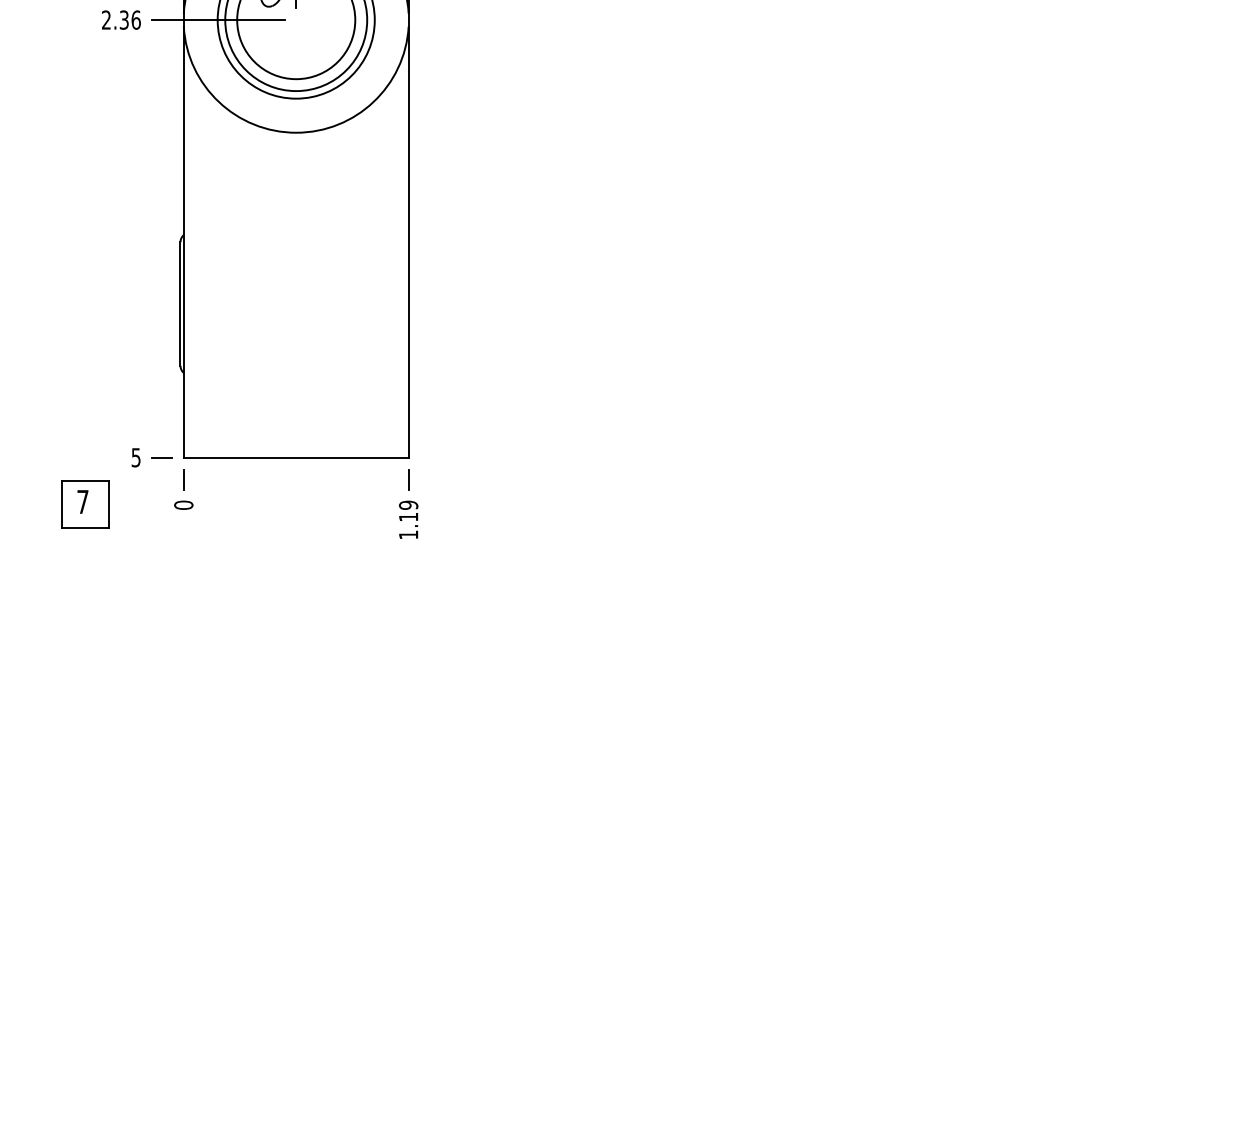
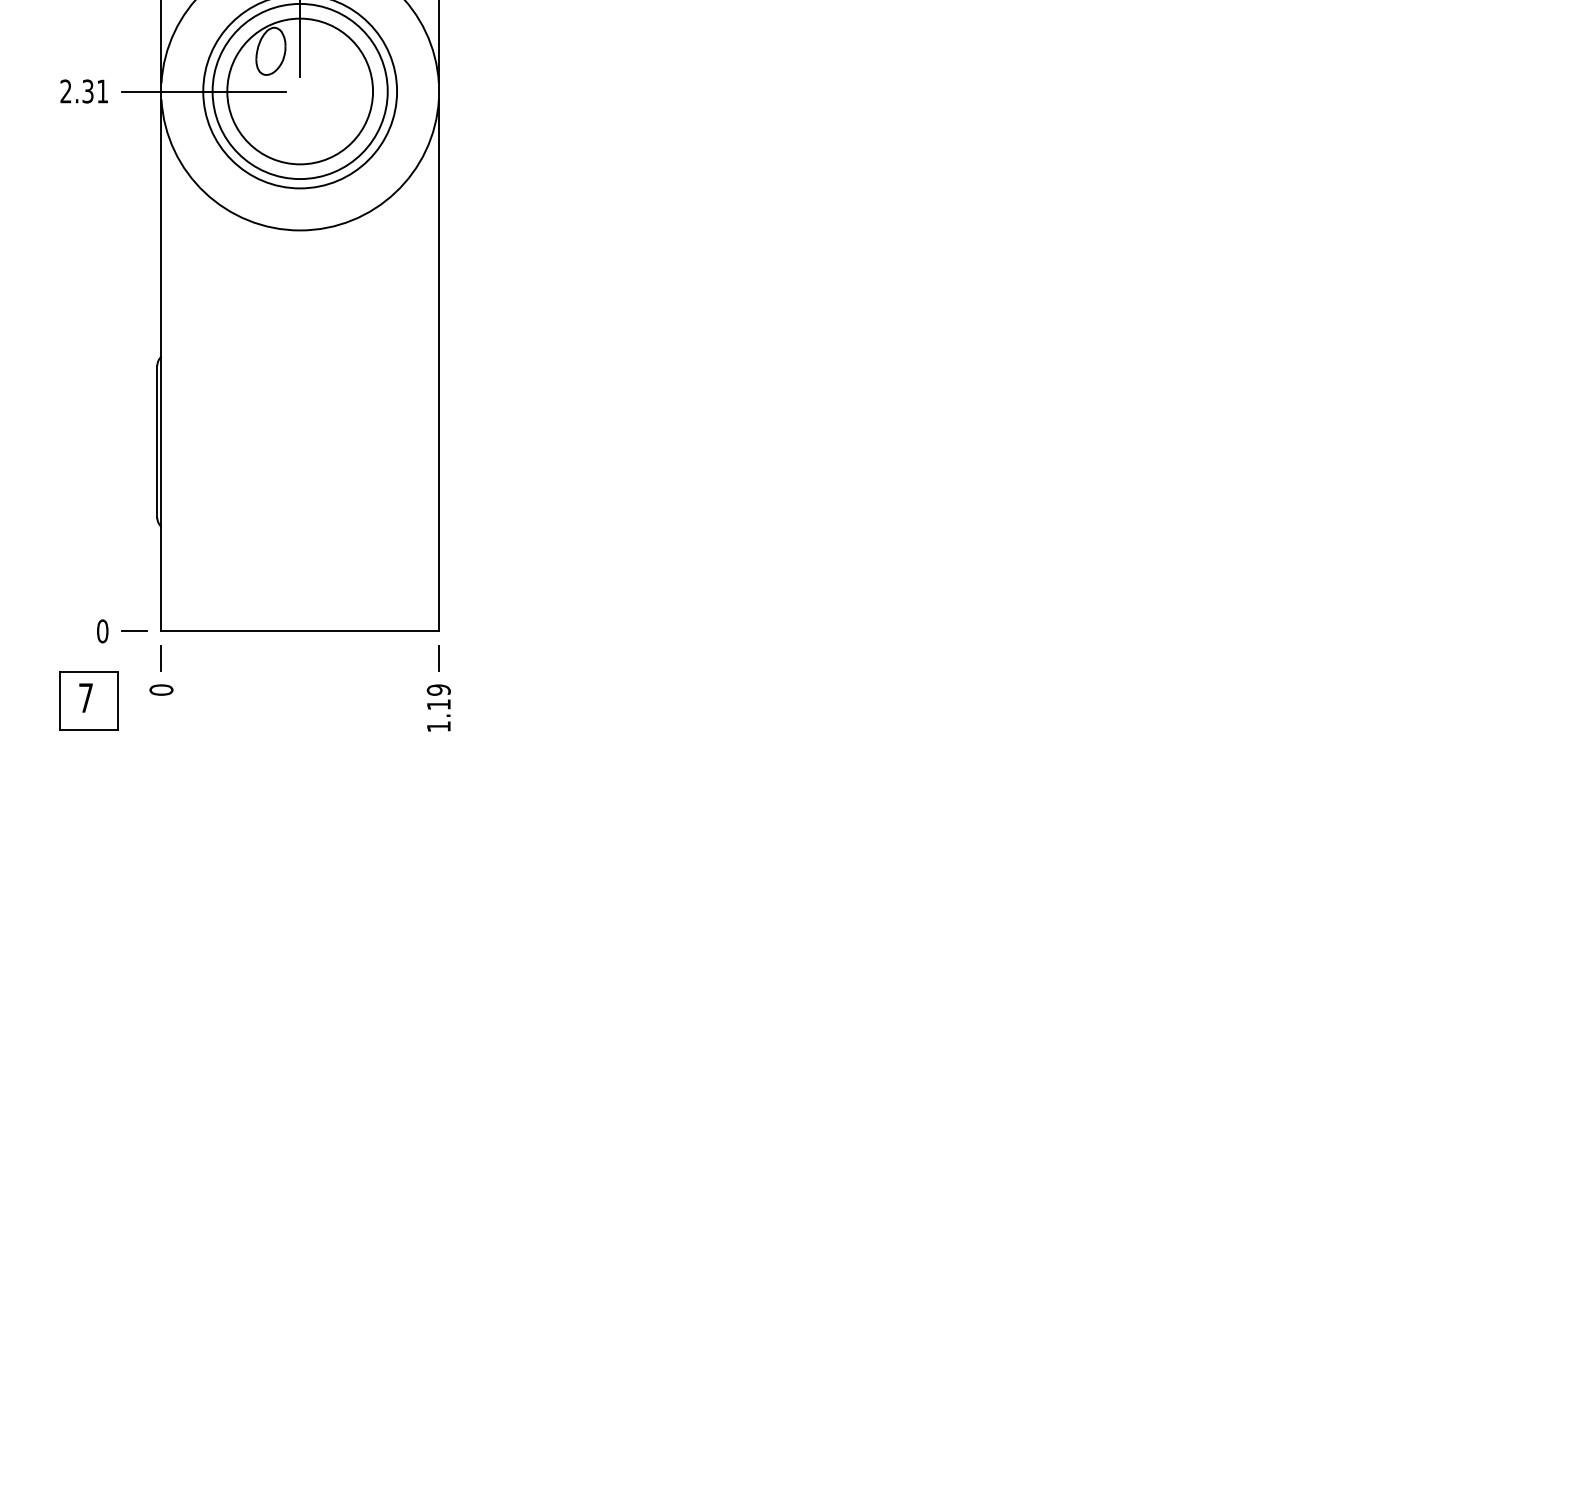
text: (136, 20) -> (102, 91), 2.36 -> 2.31
text: (136, 457) -> (102, 631), 5 -> 0
part: (84, 503) -> (88, 700), moved

